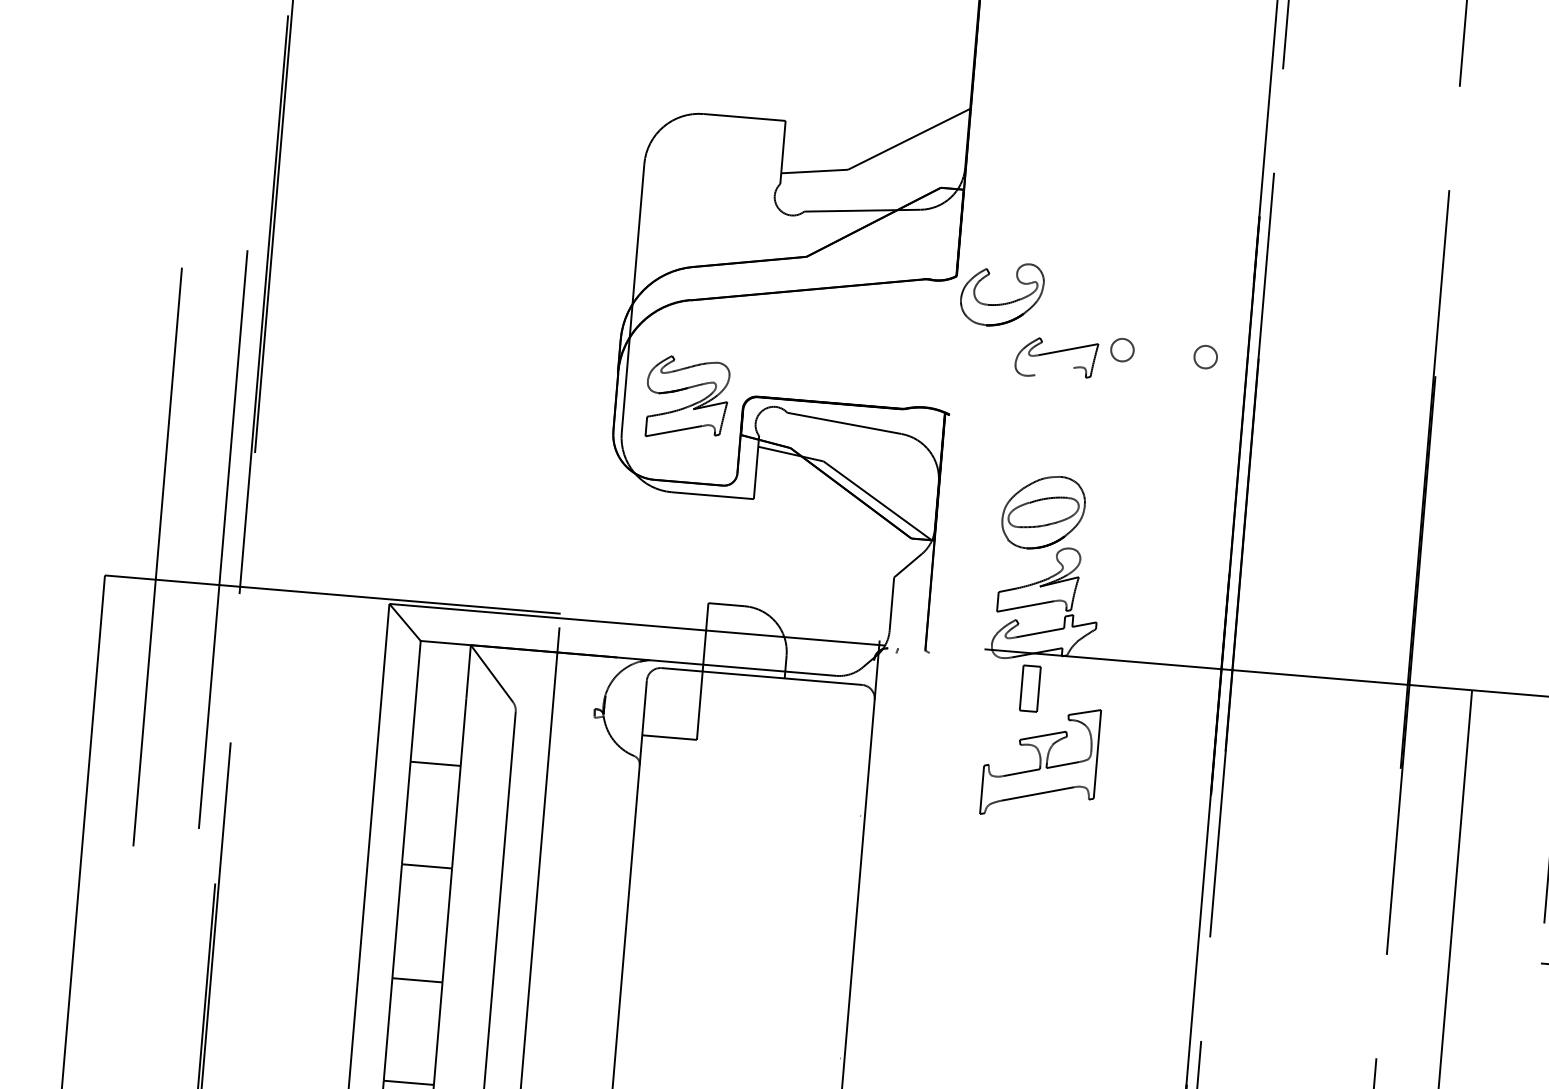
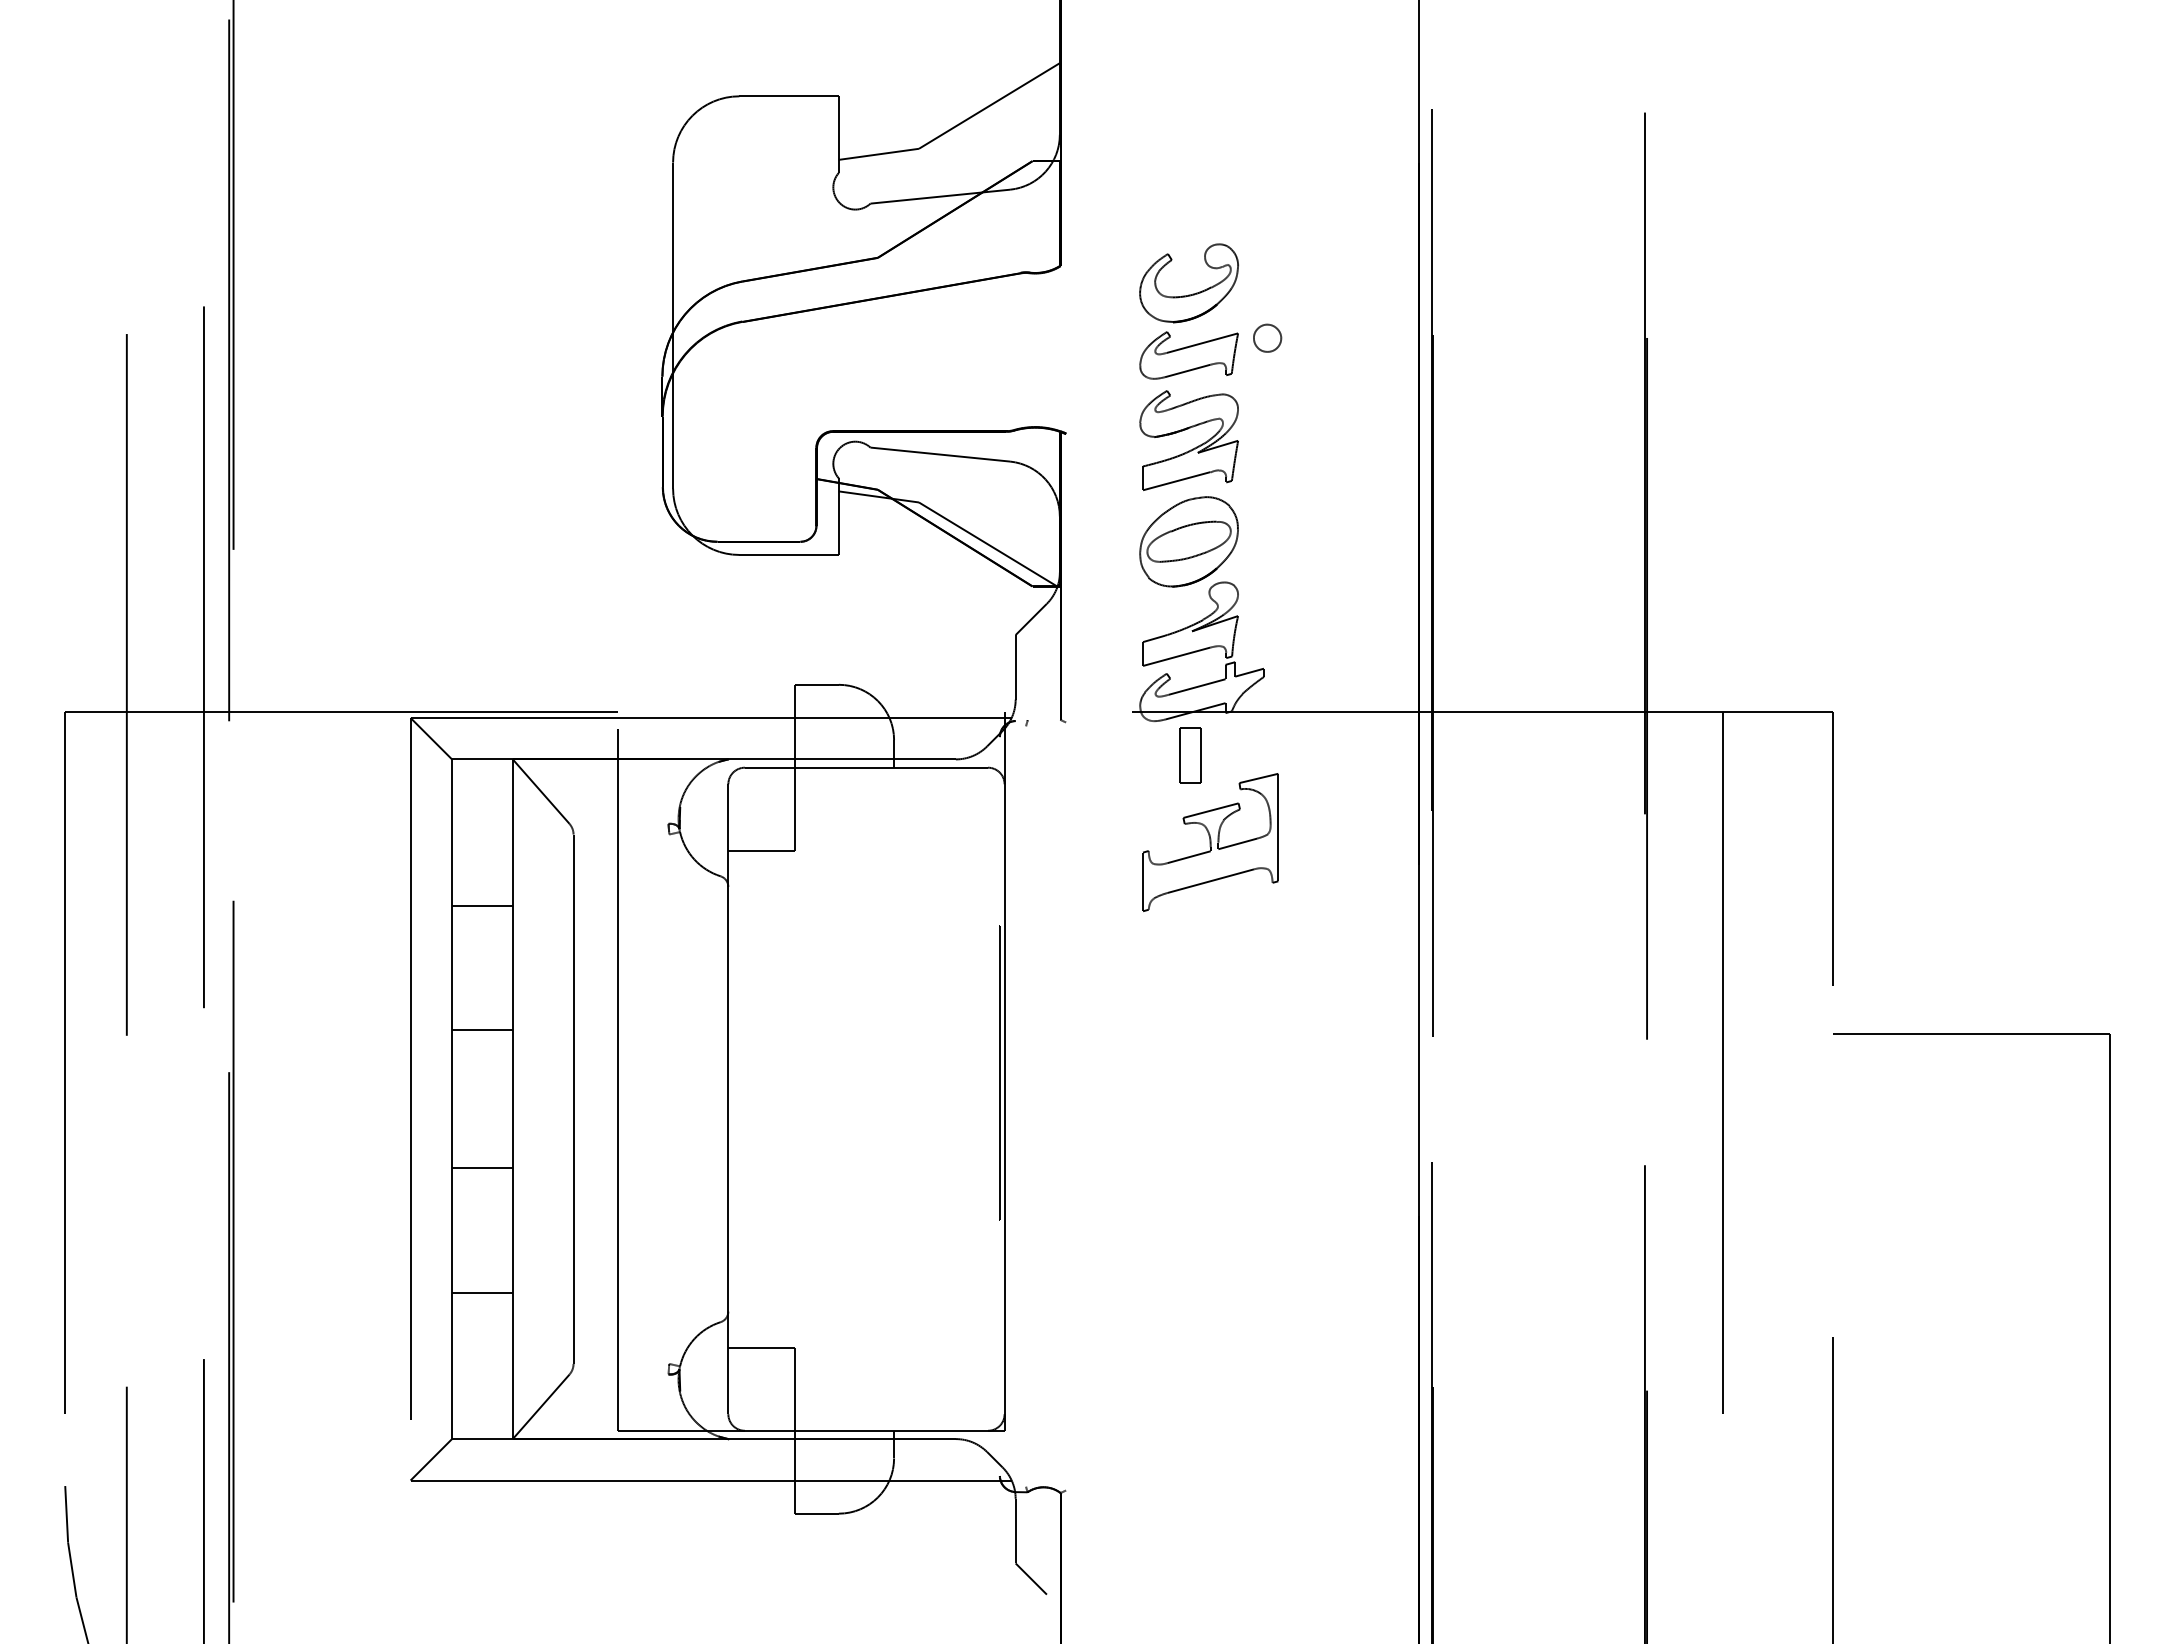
part: (1004, 303) -> (1192, 293), moved
part: (1205, 356) -> (1368, 337), removed
line: (1054, 371) -> (1187, 370), added
part: (689, 405) -> (1192, 448), moved
line: (850, 937) -> (999, 1072), added

